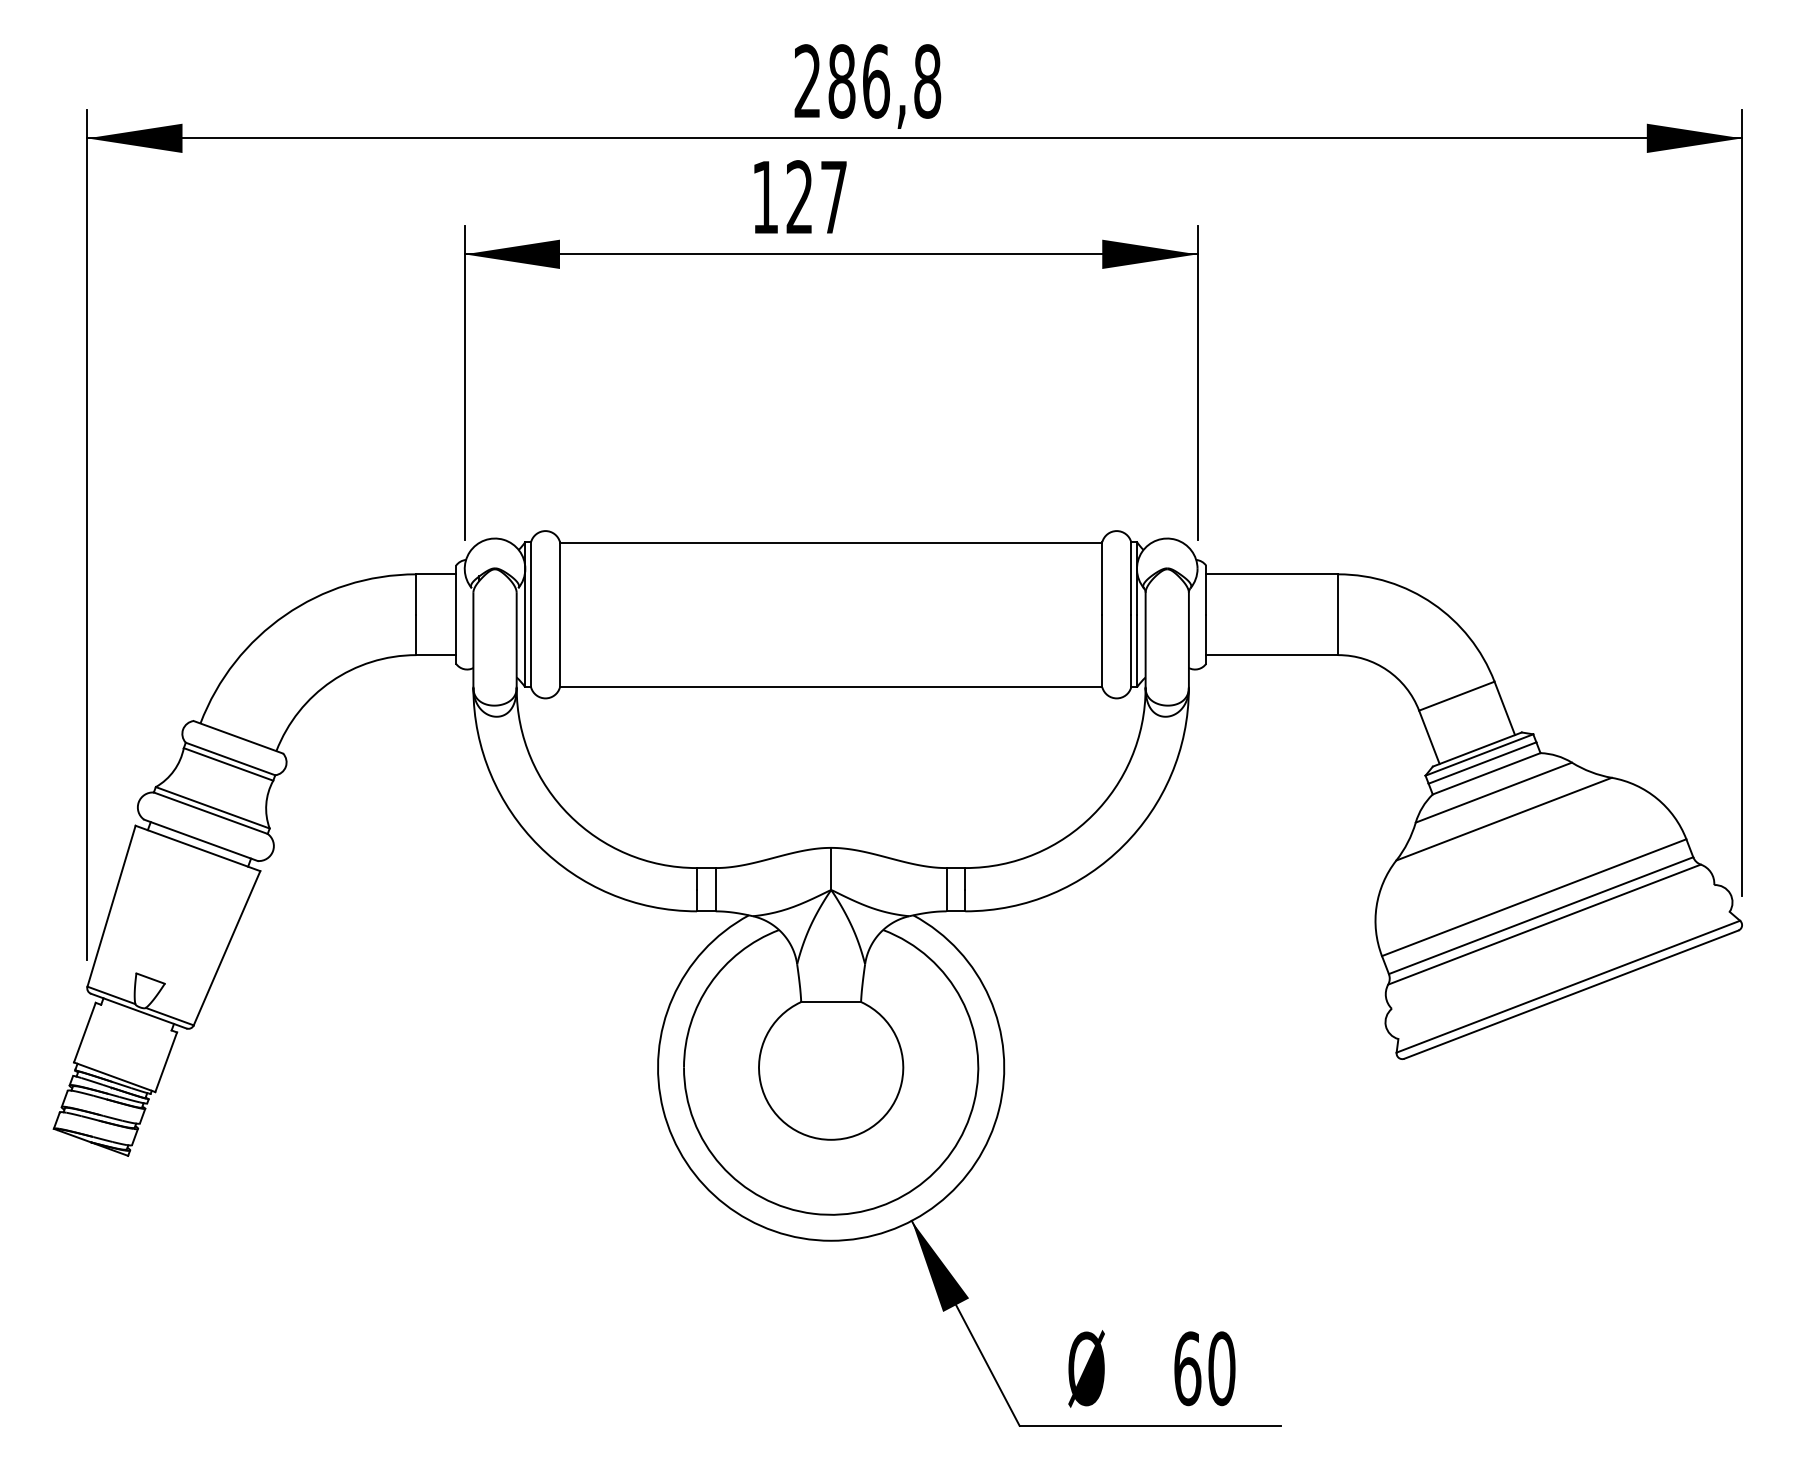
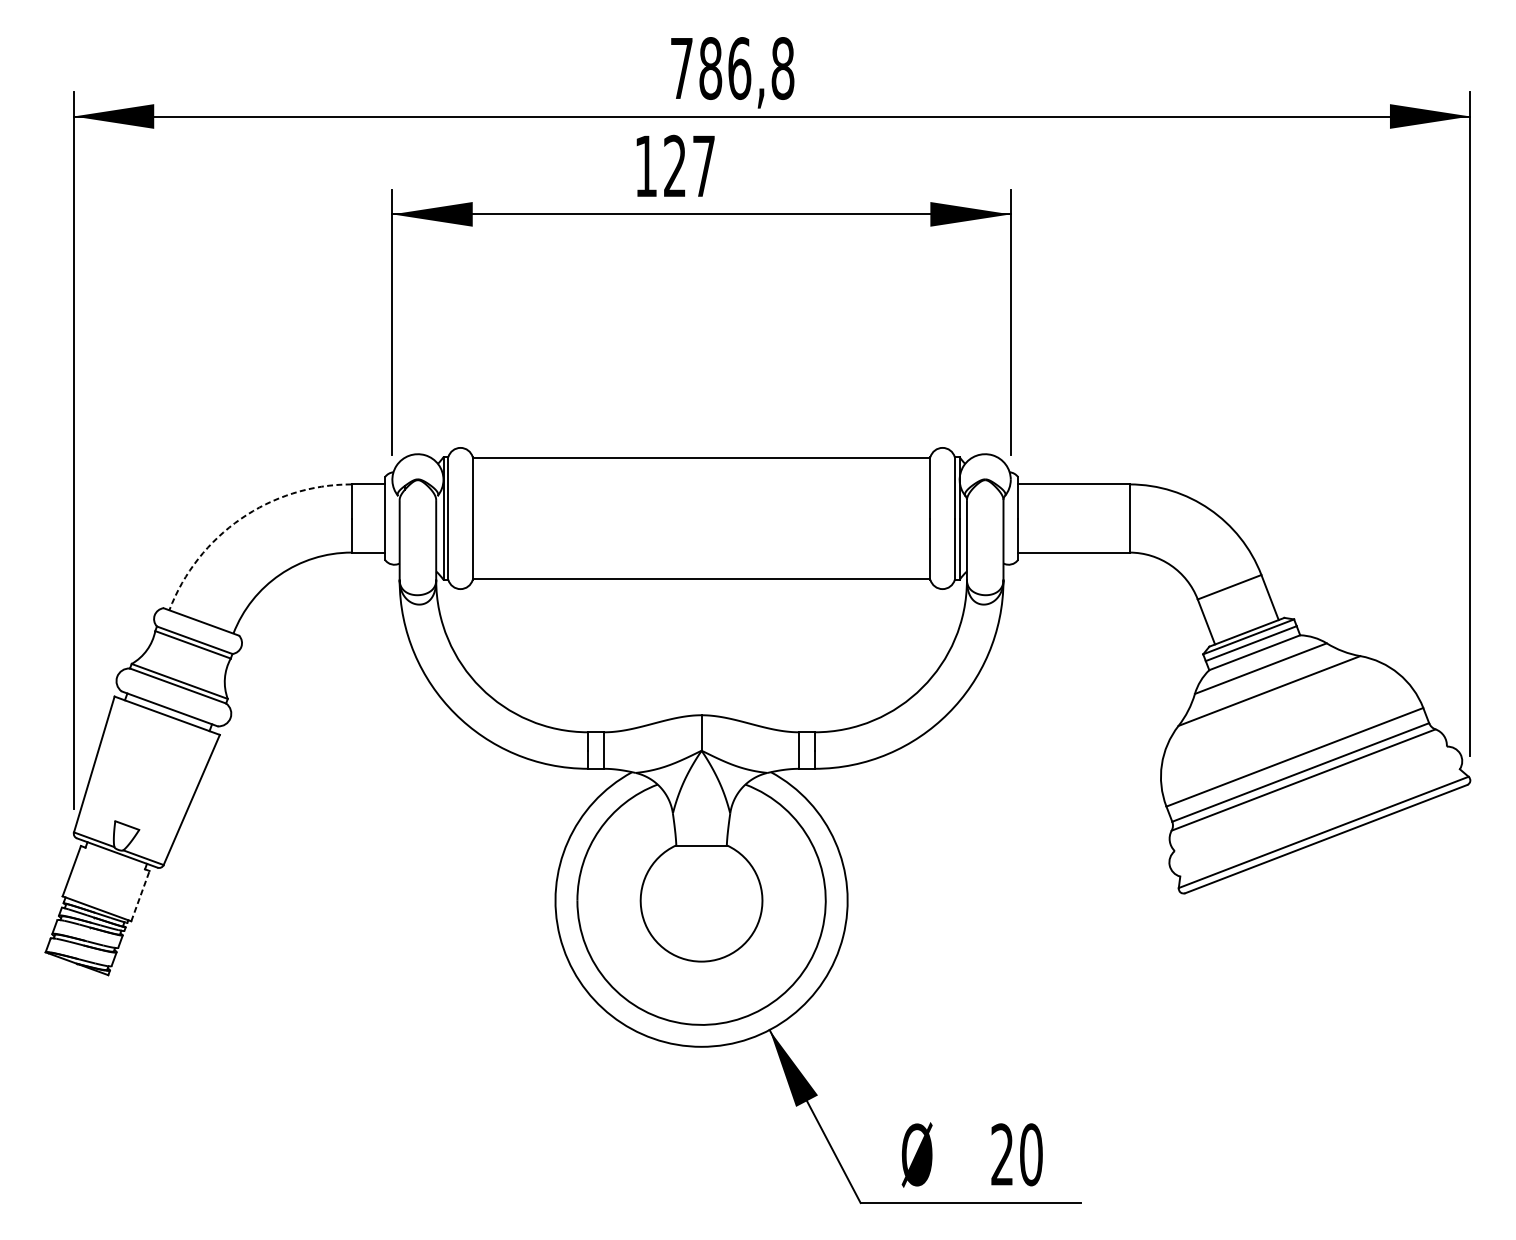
text: (807, 80) -> (681, 67), 286,8 -> 786,8
arc: (285, 615) -> (241, 519), solid -> dashed
line: (166, 1062) -> (140, 896), solid -> dashed
text: (1187, 1368) -> (1002, 1154), 60 -> 20

